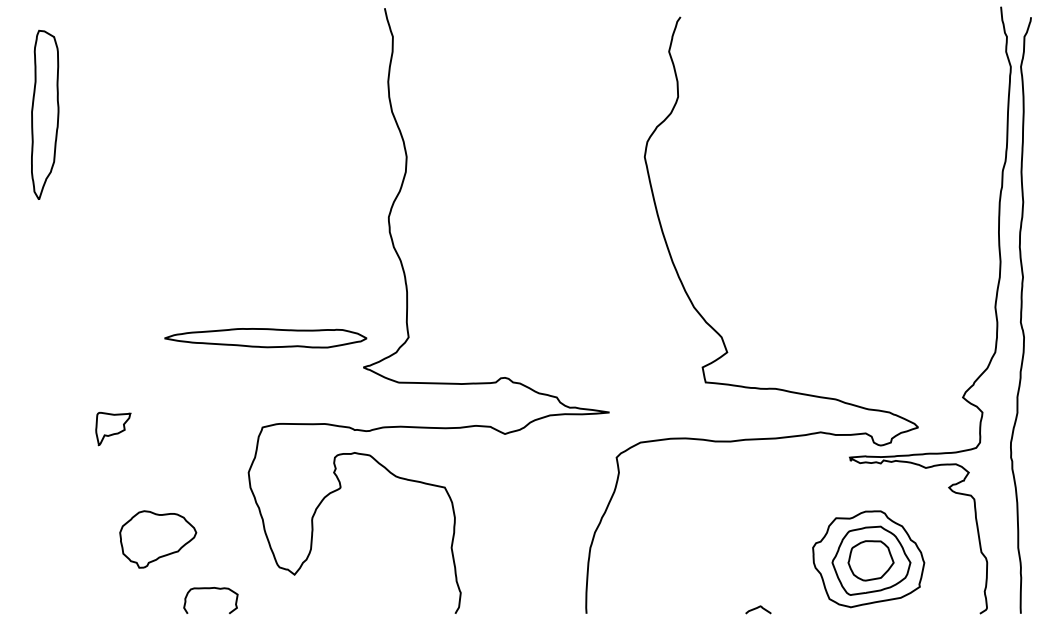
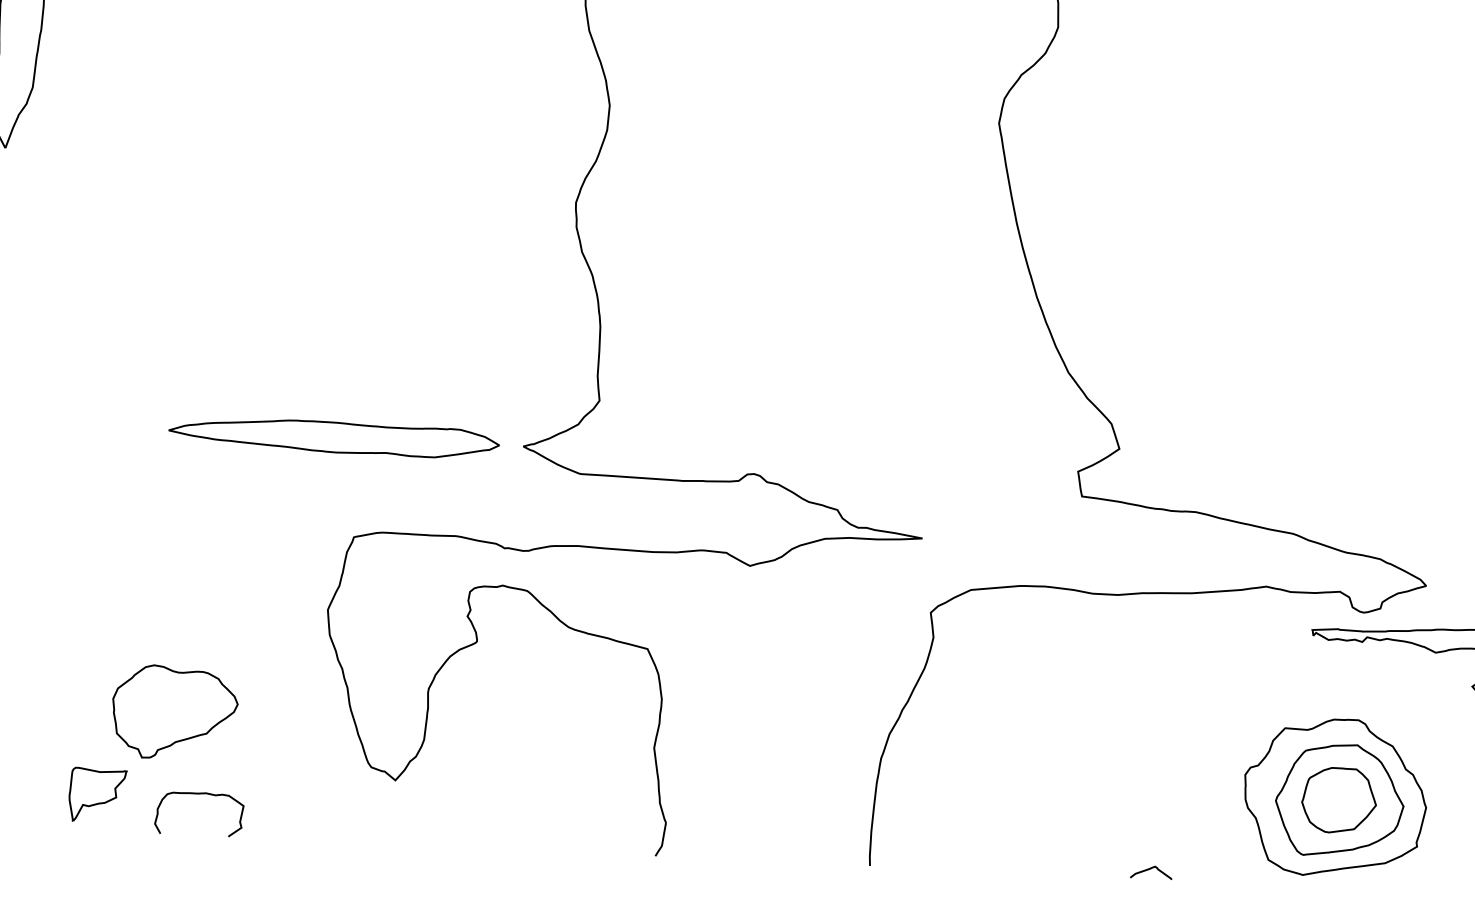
part: (265, 338) -> (333, 438), moved
part: (113, 429) -> (97, 796), moved
curve: (210, 589) -> (199, 795), moved

